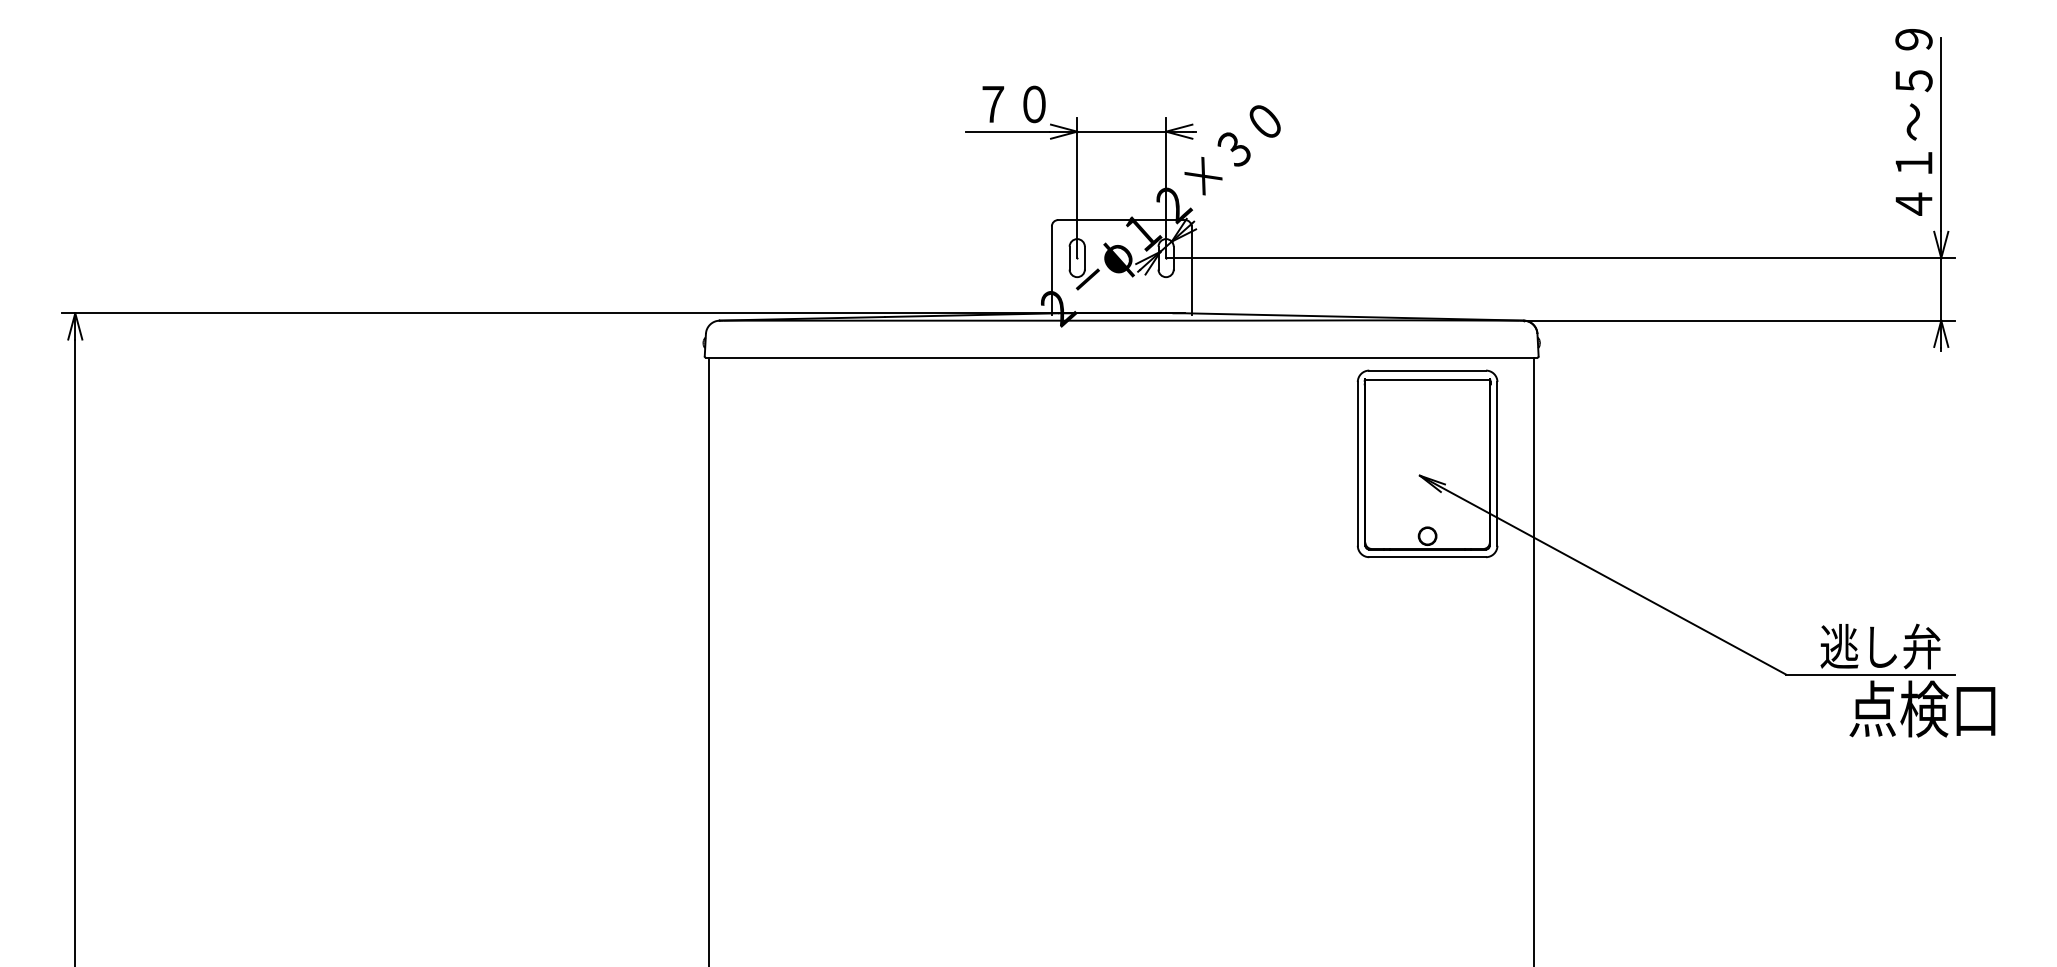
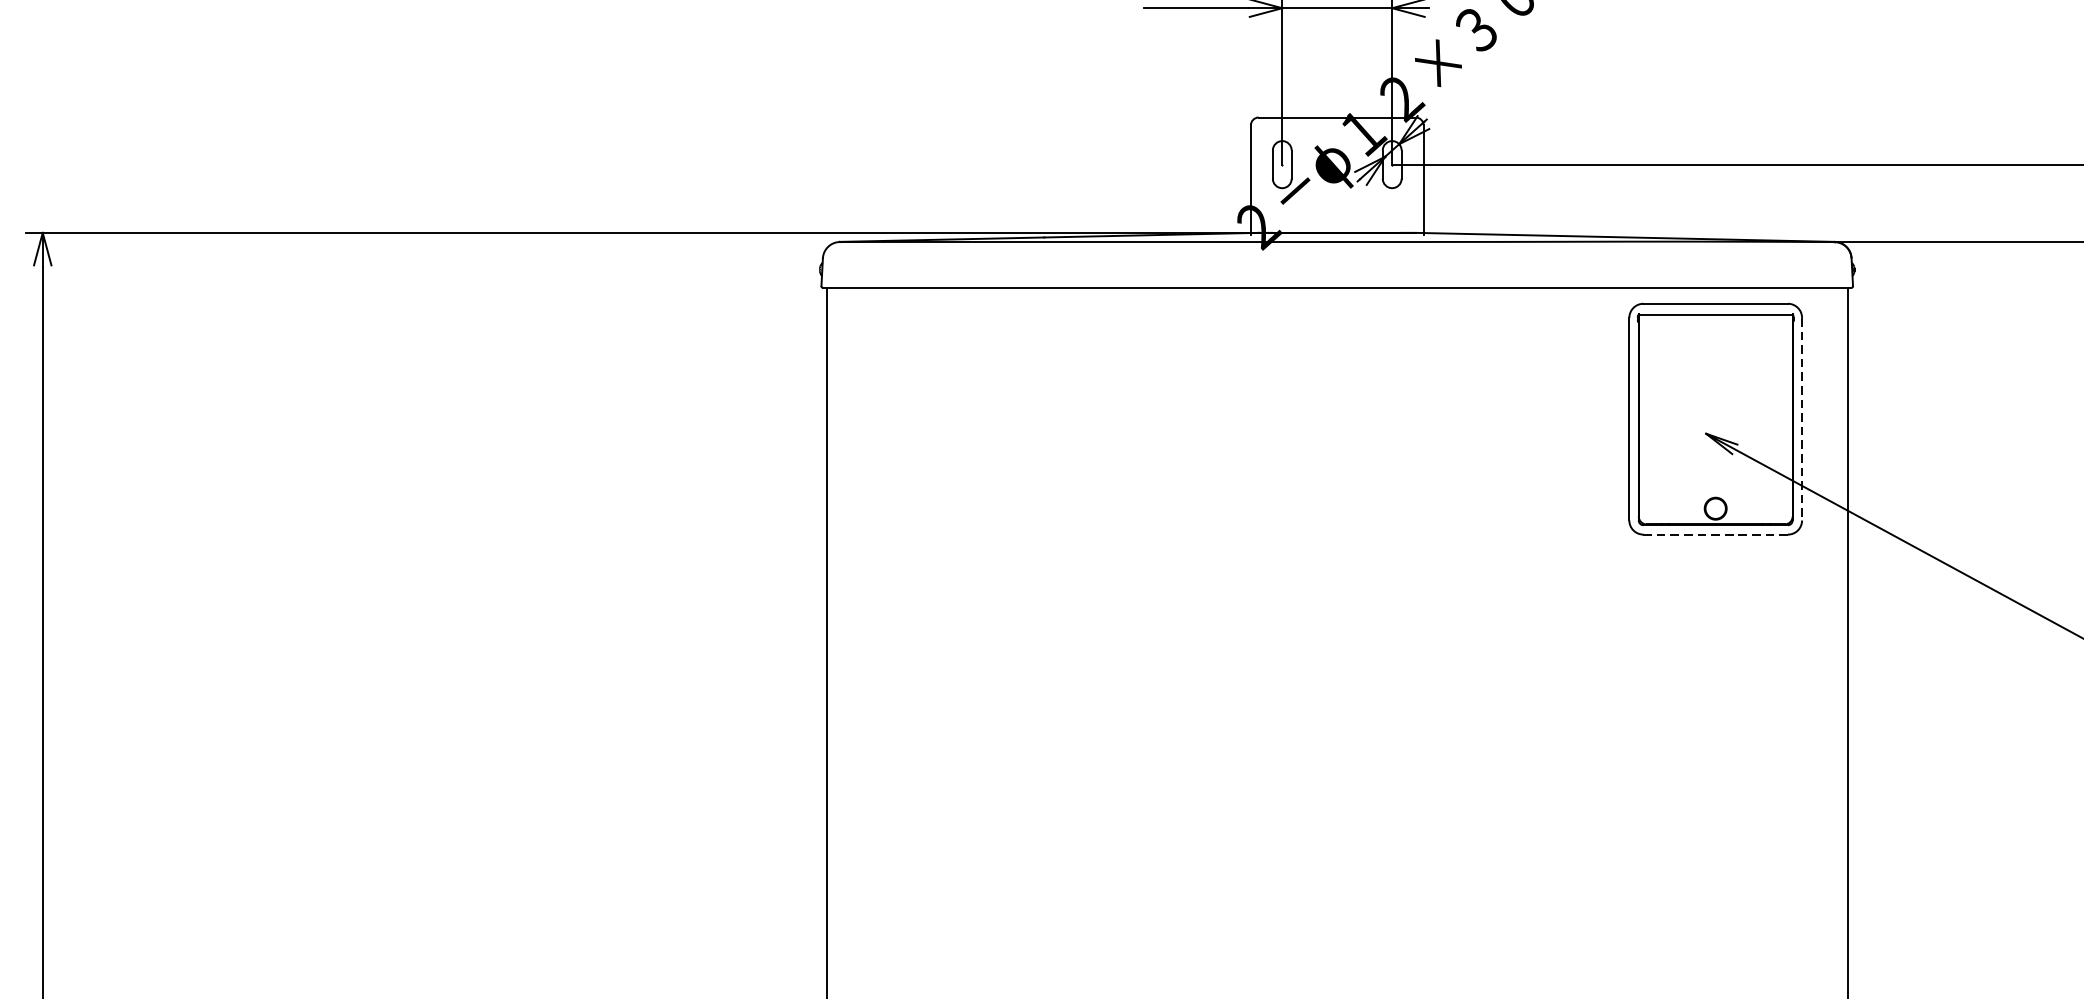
line: (1497, 463) -> (1802, 418), solid -> dashed
line: (1427, 557) -> (1715, 534), solid -> dashed

